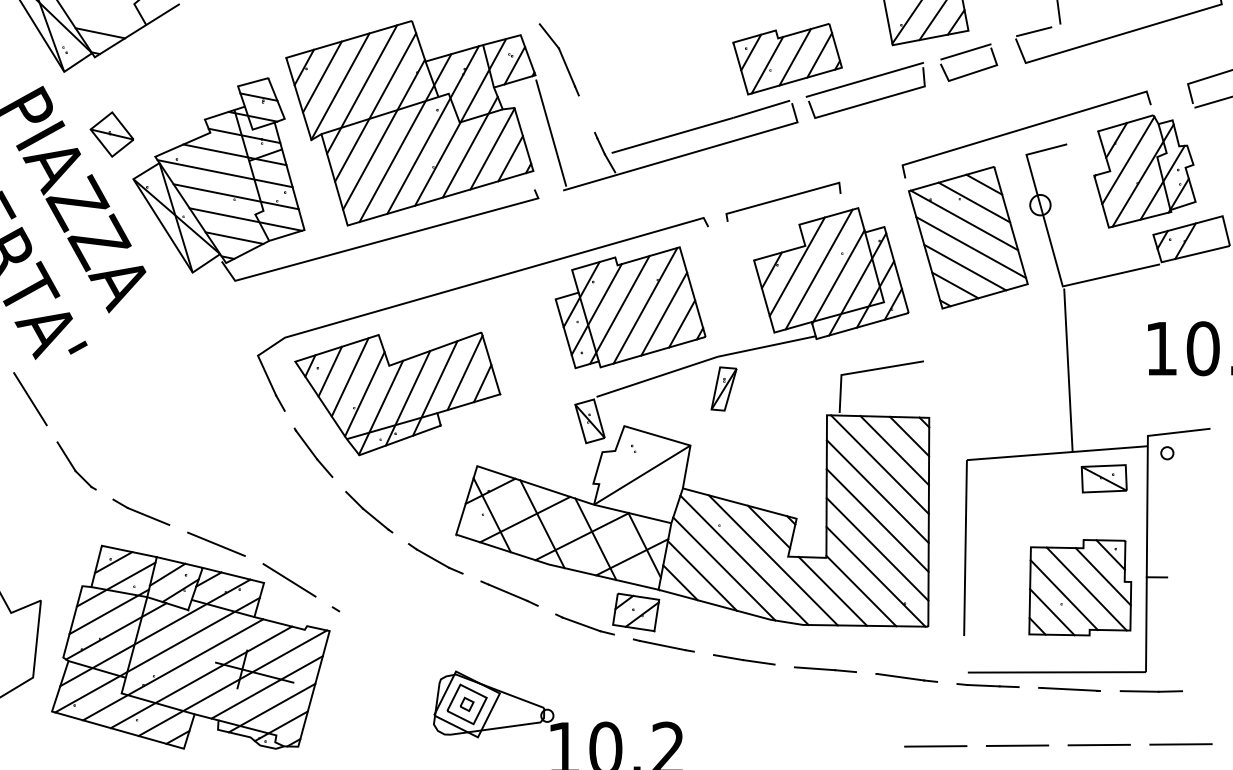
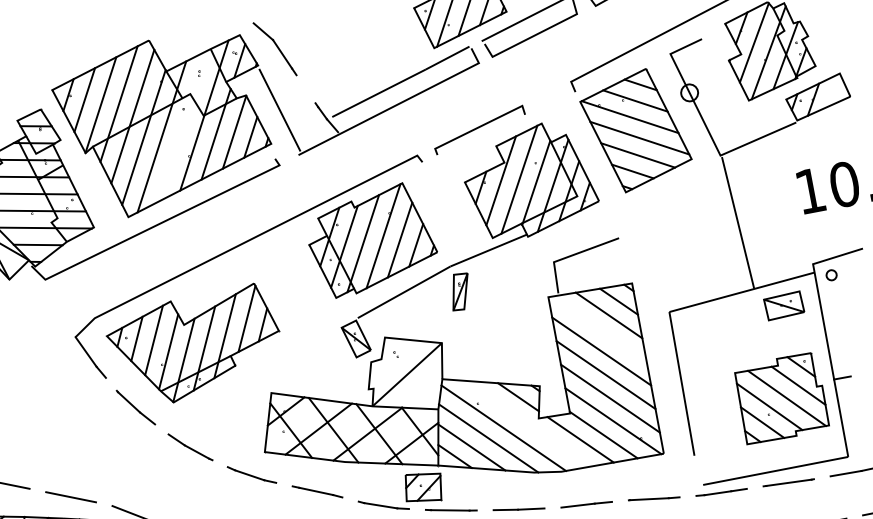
line: (432, 129) -> (182, 125), removed
line: (879, 464) -> (598, 329), removed
line: (772, 560) -> (526, 424), removed

